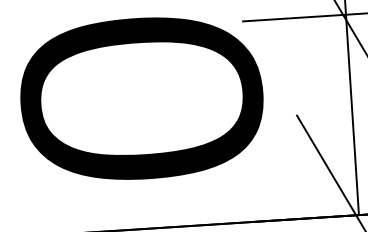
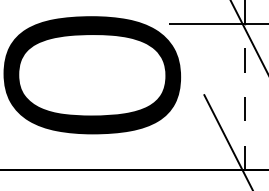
line: (352, 114) -> (244, 96), solid -> dashed

